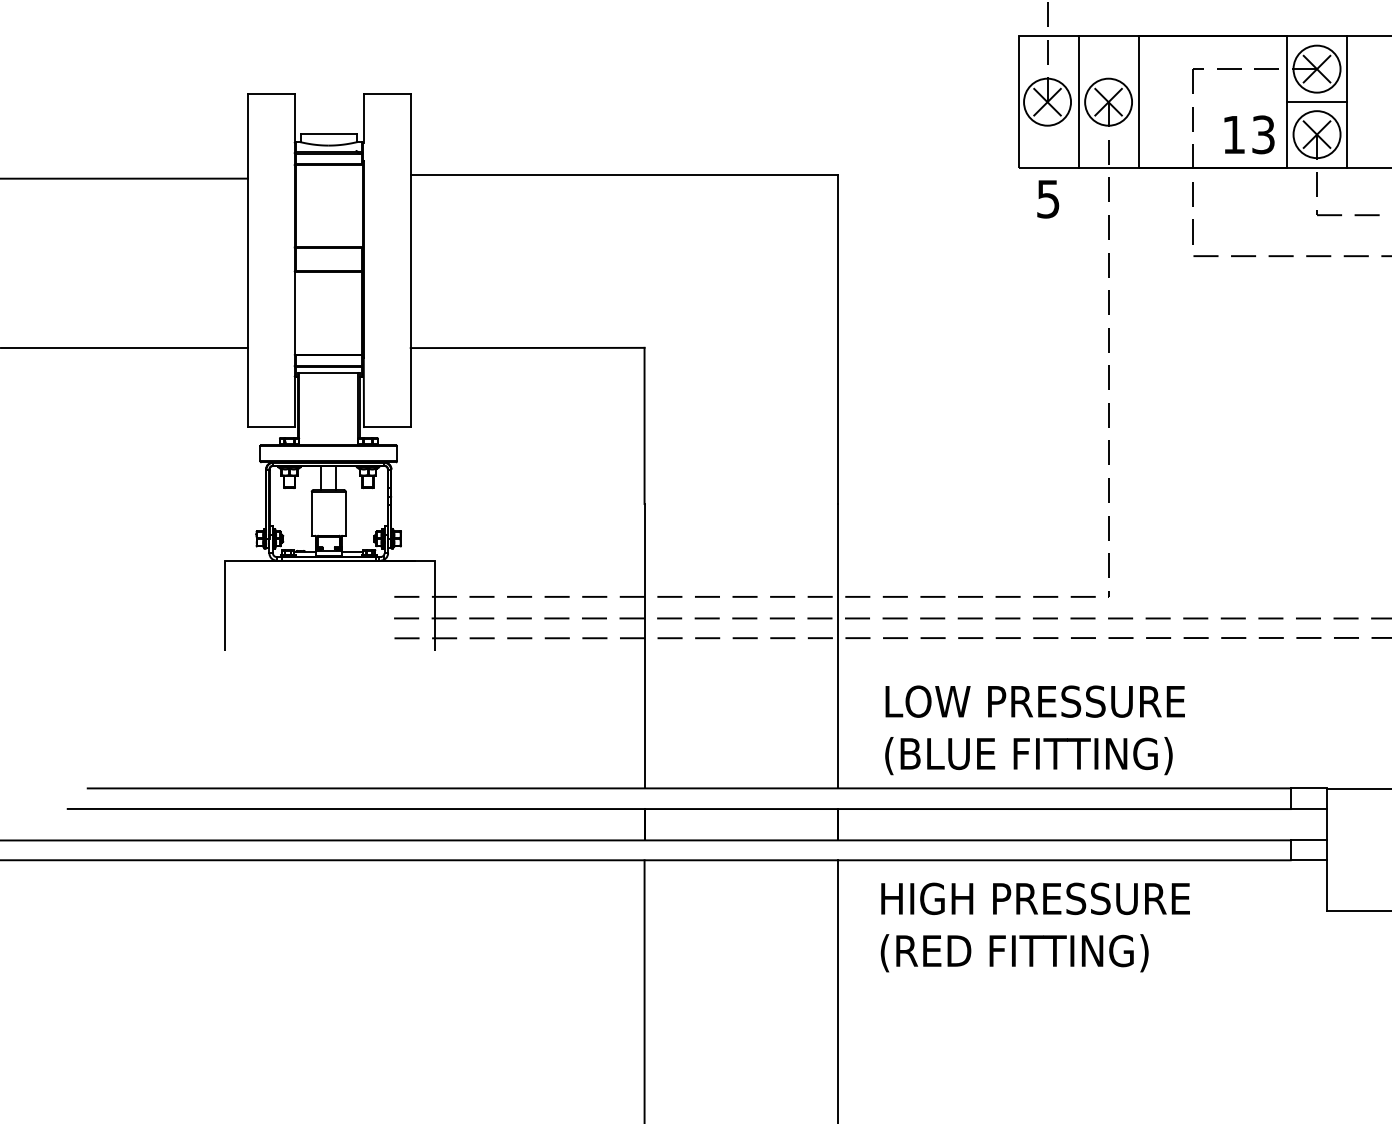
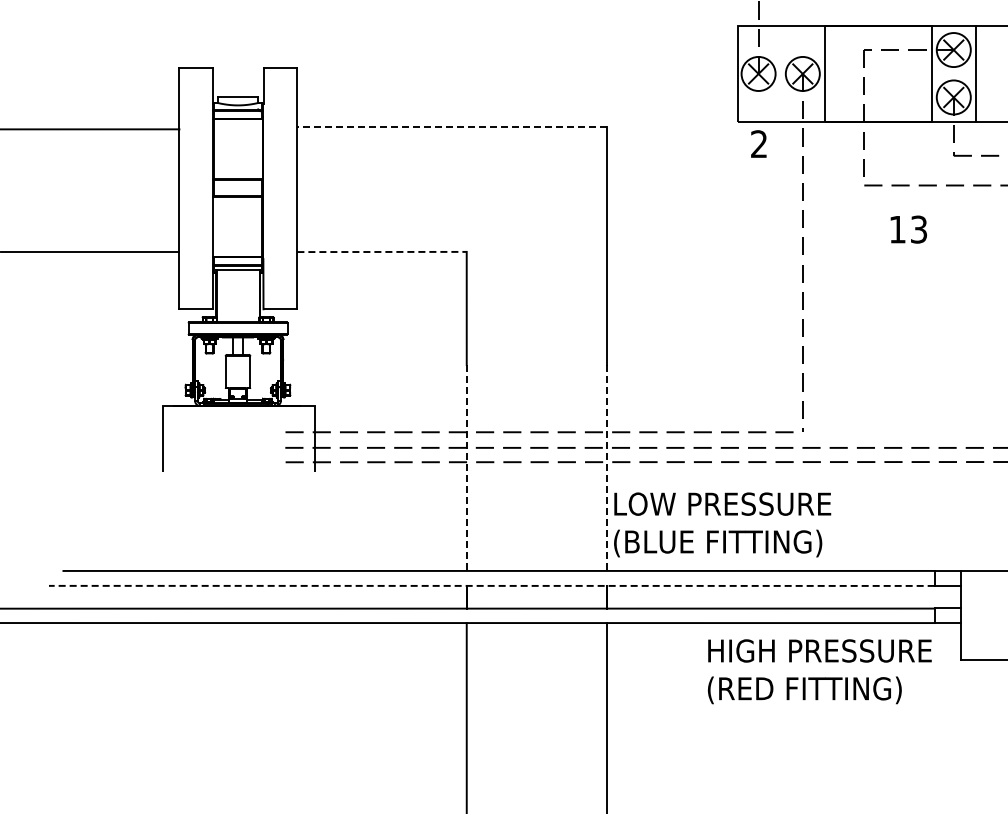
line: (1079, 101) -> (781, 73), removed
line: (1316, 101) -> (953, 73), removed
text: (1248, 134) -> (908, 229), moved
line: (623, 174) -> (451, 126), solid -> dashed
text: (1047, 199) -> (758, 144), 5 -> 2
line: (528, 347) -> (382, 251), solid -> dashed
line: (644, 645) -> (466, 467), solid -> dashed
line: (837, 645) -> (606, 467), solid -> dashed
text: (1034, 729) -> (722, 524), moved
line: (678, 808) -> (491, 585), solid -> dashed
text: (1034, 927) -> (819, 671), moved

